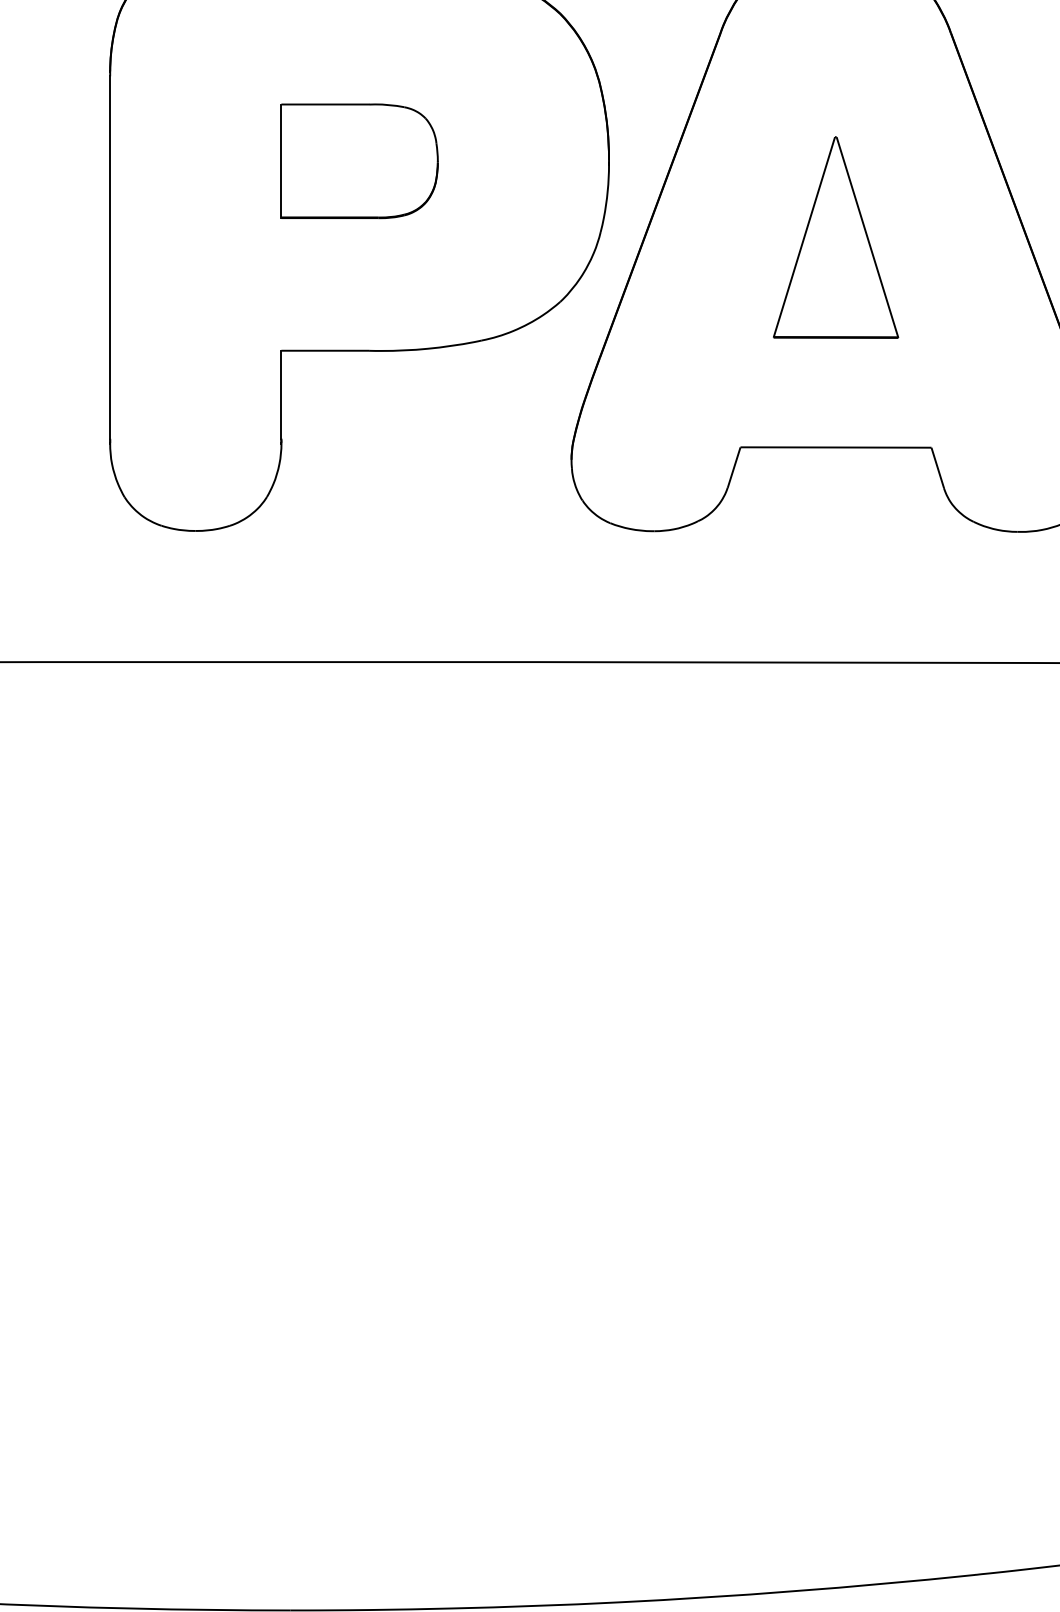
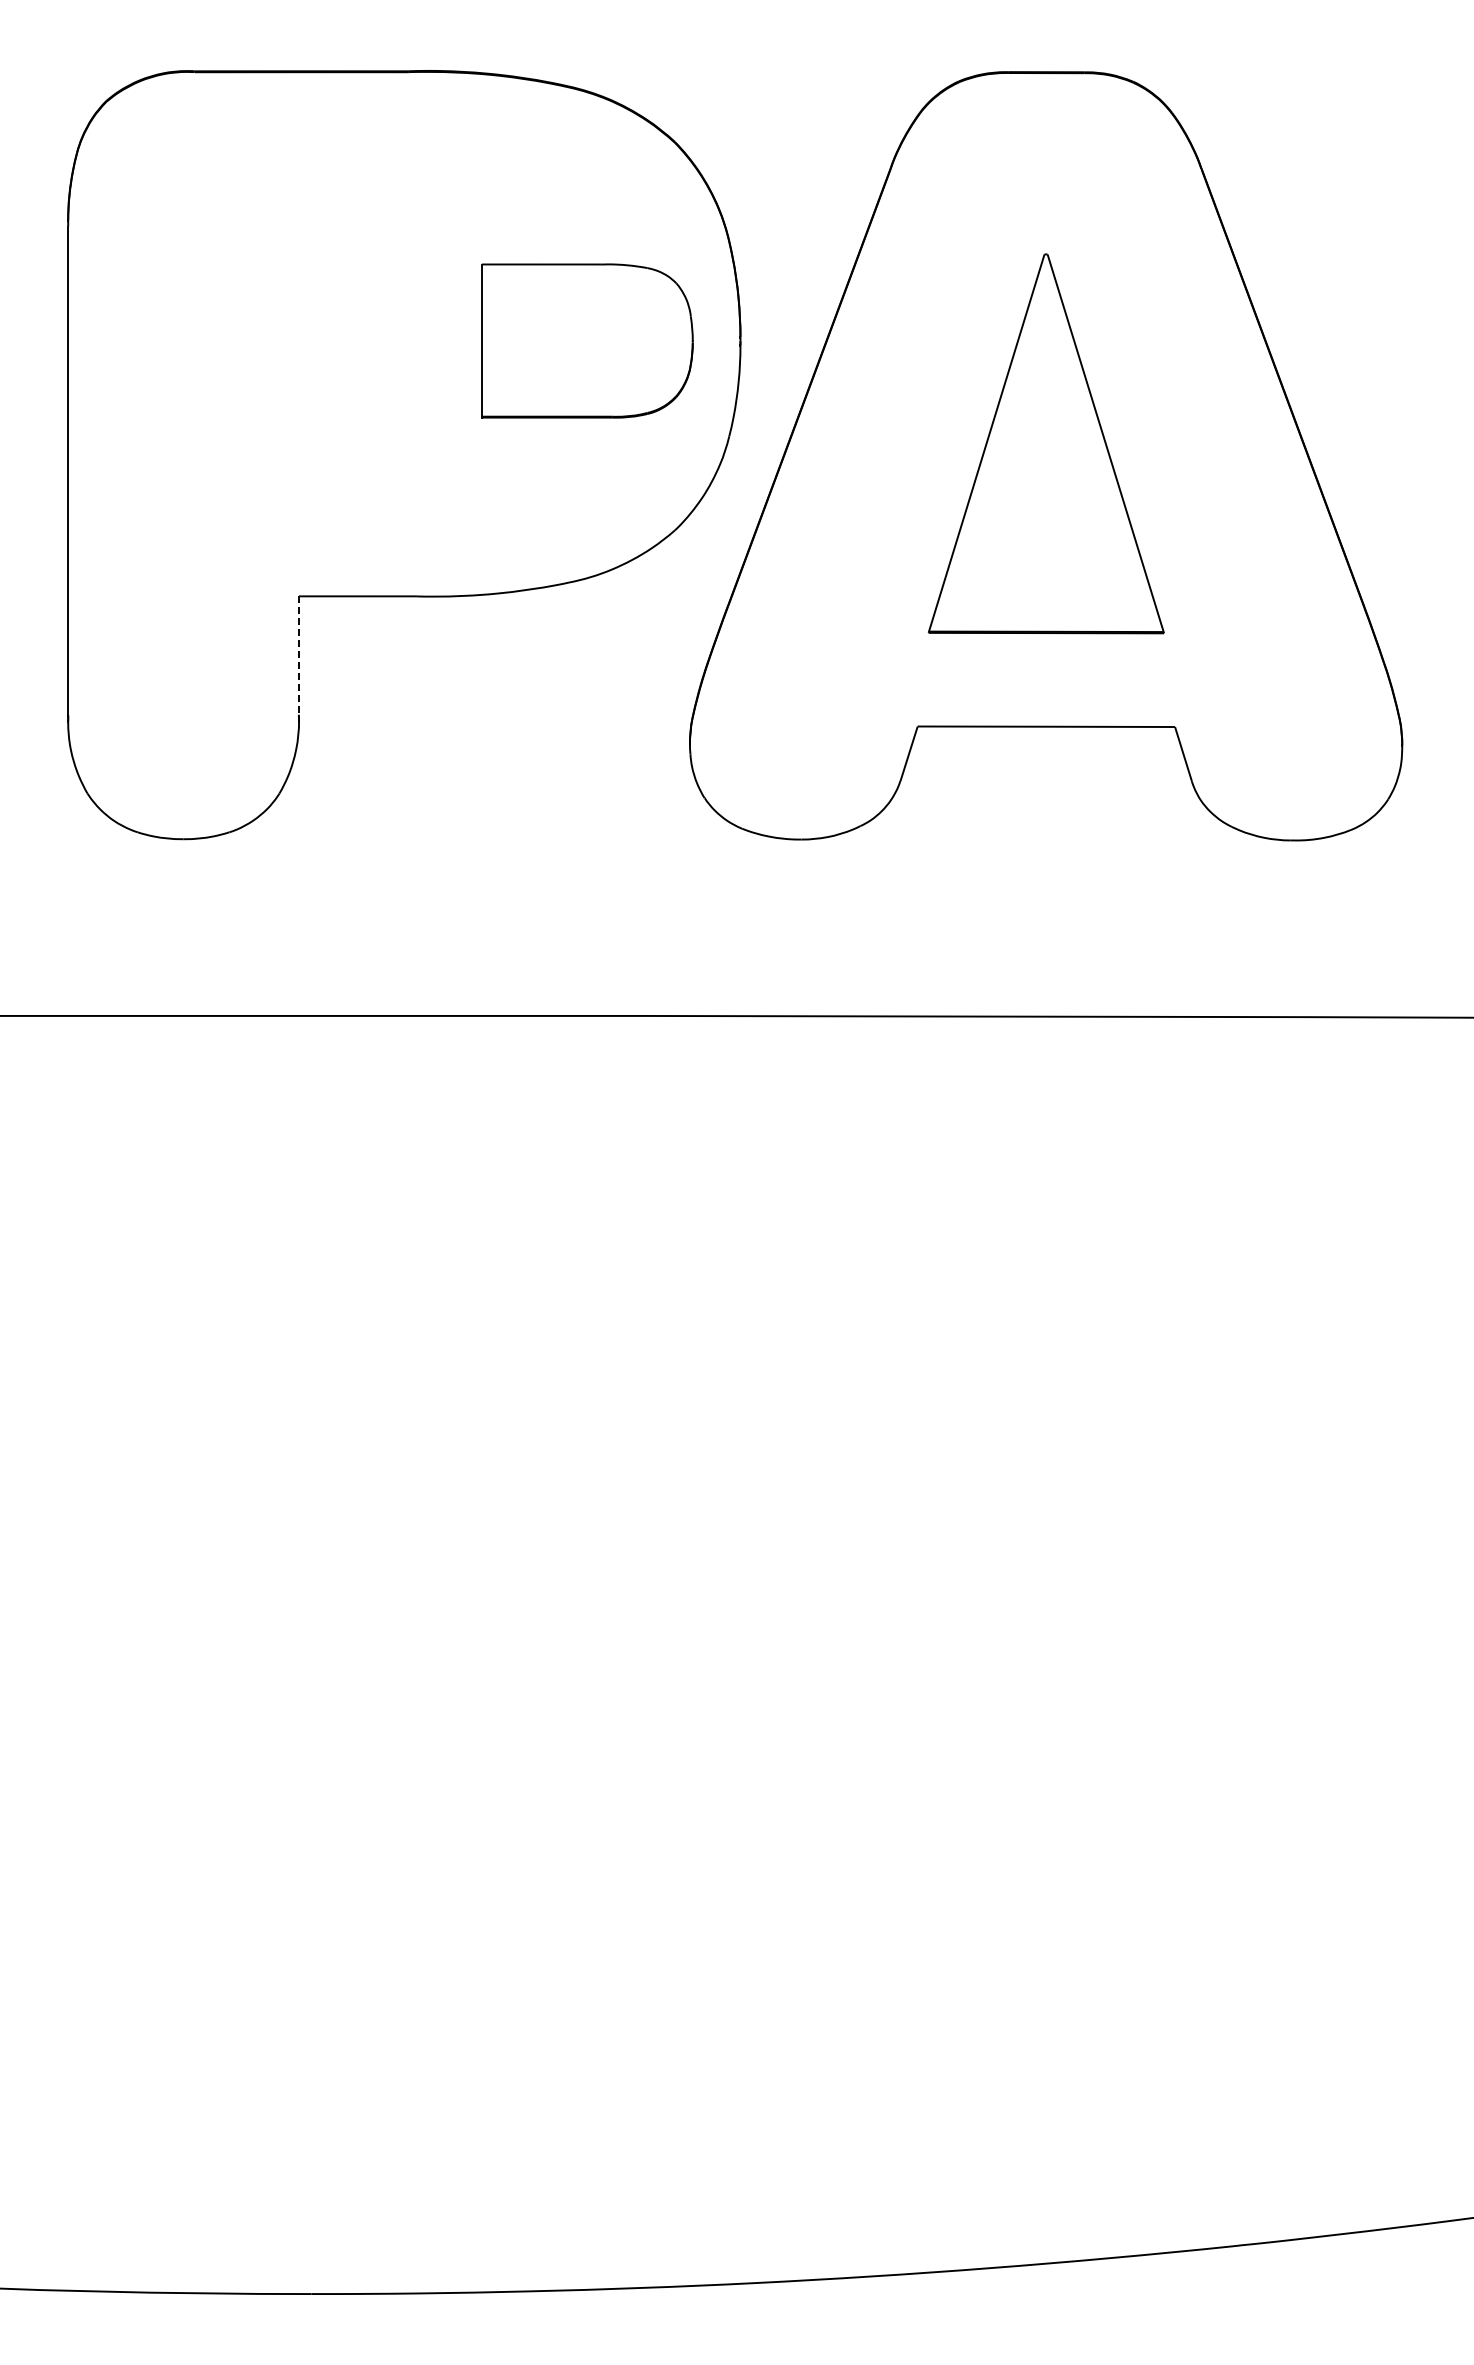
part: (359, 160) -> (587, 340), moved
part: (836, 237) -> (1046, 443), size x1.4
line: (281, 395) -> (298, 656), solid -> dashed

